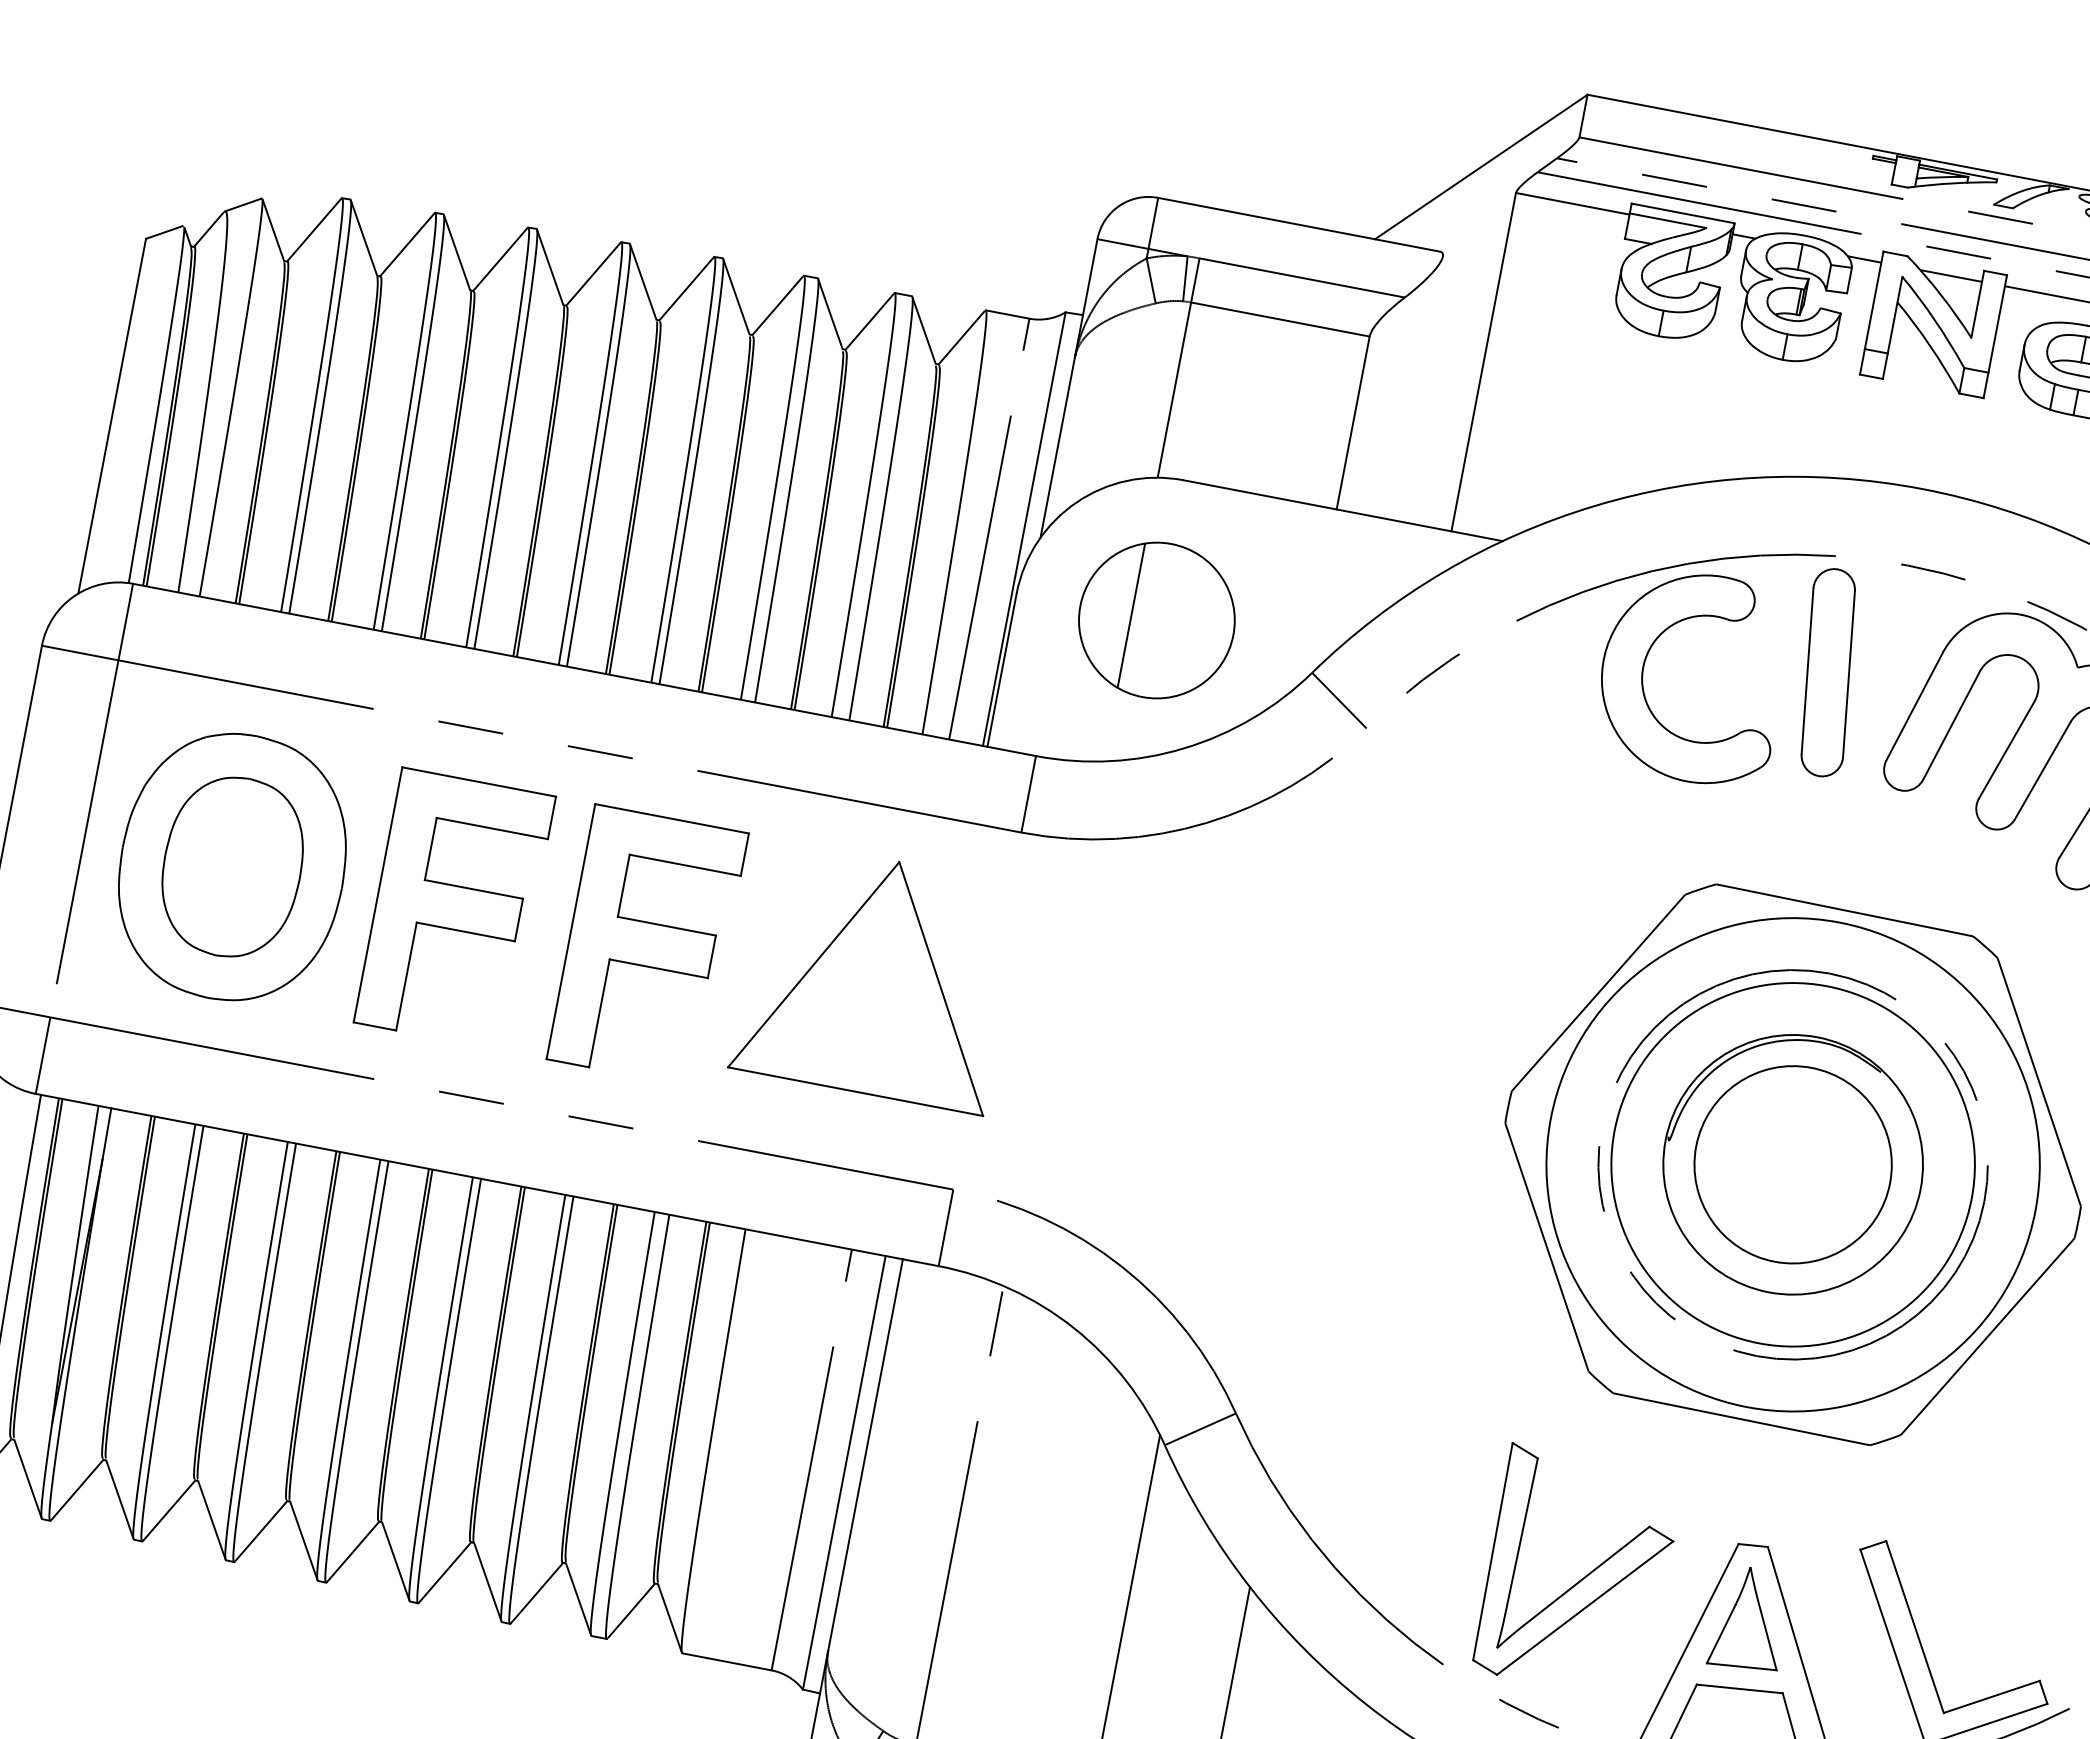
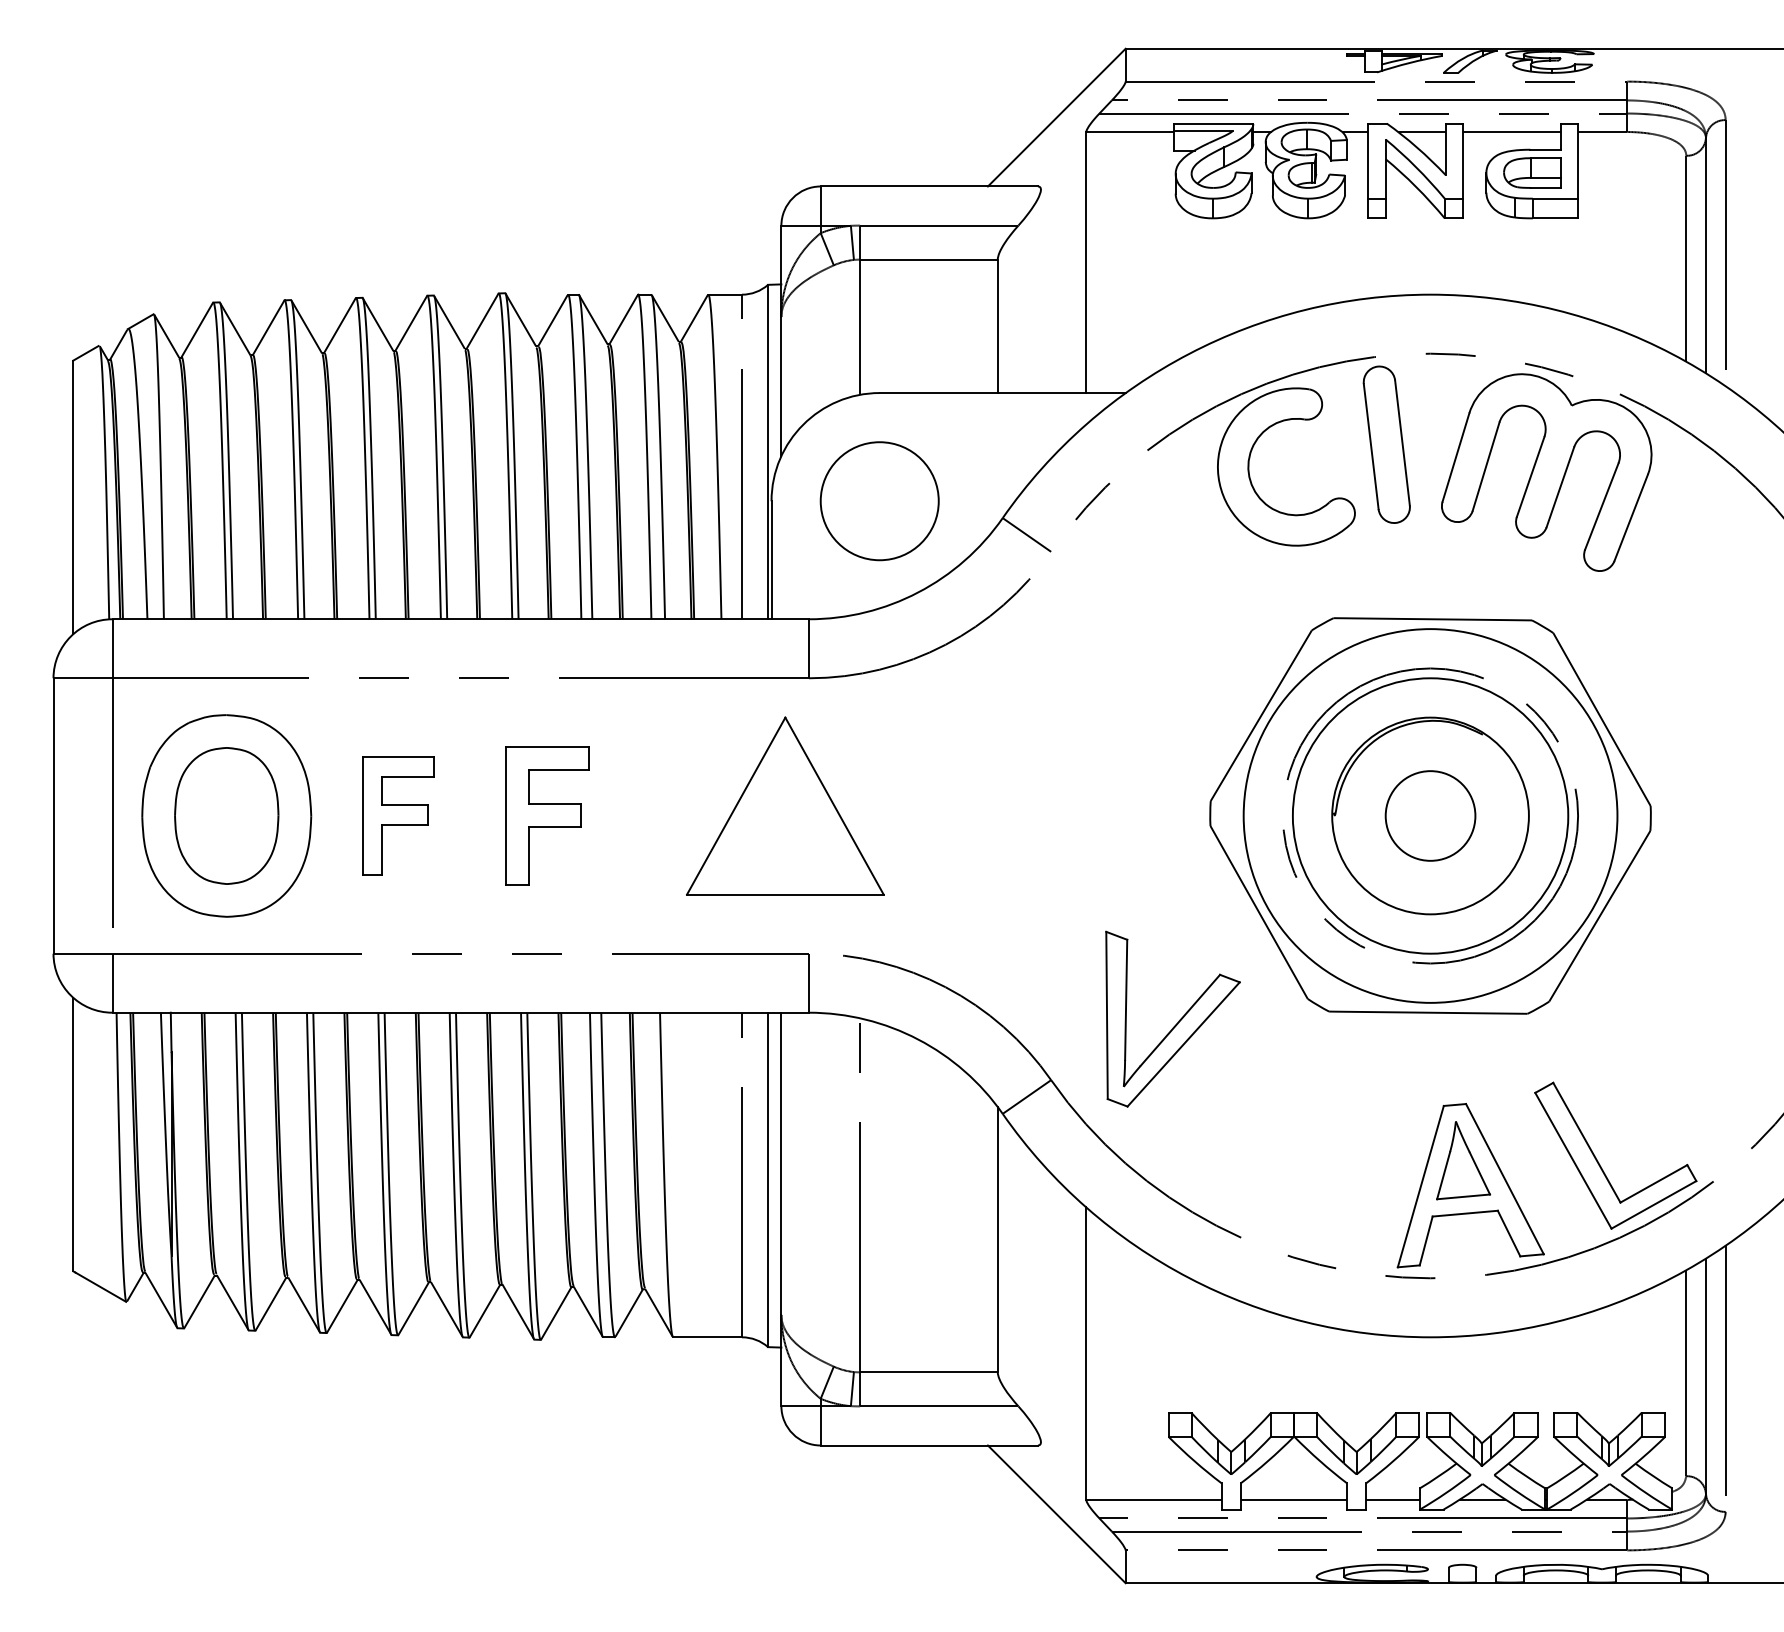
line: (1132, 614) -> (860, 500), removed
part: (455, 908) -> (398, 815), size x0.6
part: (647, 945) -> (546, 815), size x0.7
part: (877, 976) -> (785, 805), moved
circle: (1793, 1164) -> (1430, 815), size x0.6
part: (1584, 1575) -> (1178, 1020), moved

